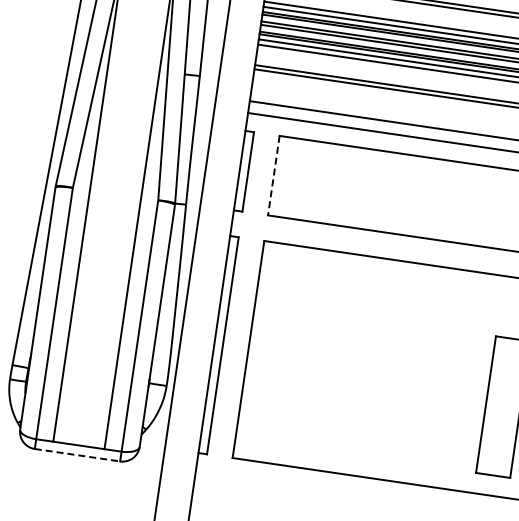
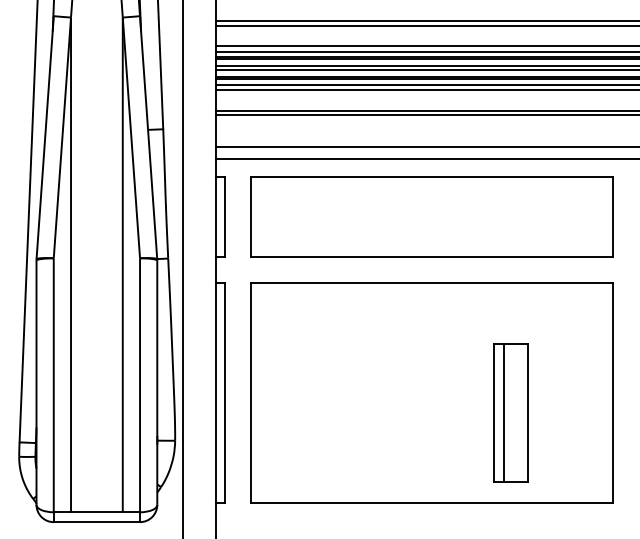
line: (273, 175) -> (250, 217), dashed -> solid
line: (496, 406) -> (504, 413), added
line: (78, 455) -> (97, 522), dashed -> solid

